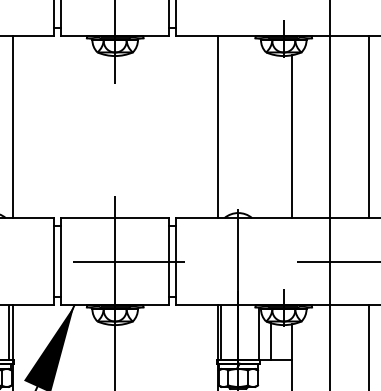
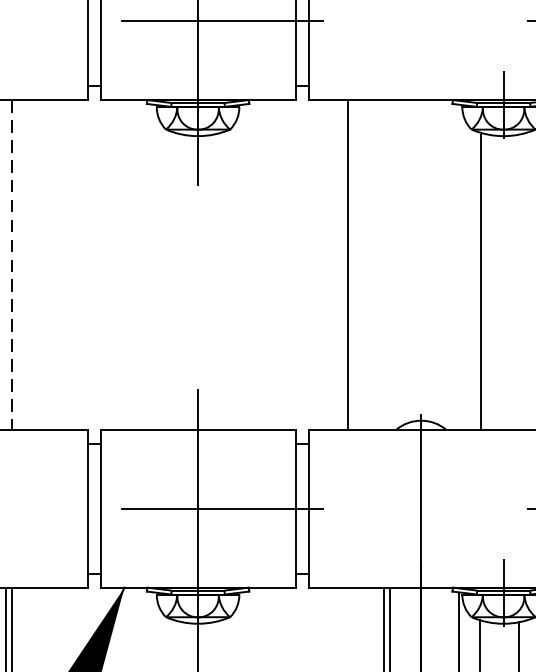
line: (12, 127) -> (11, 265), solid -> dashed
line: (217, 127) -> (347, 265), moved
line: (292, 136) -> (481, 281), moved

